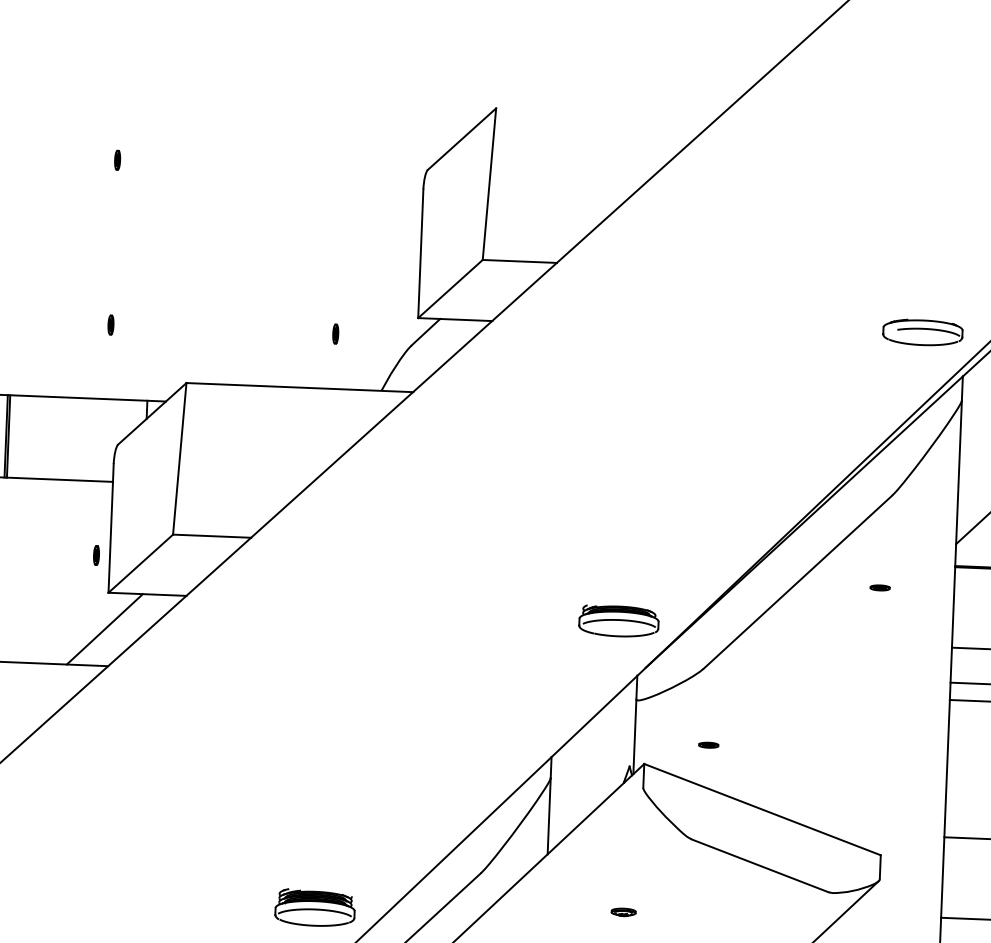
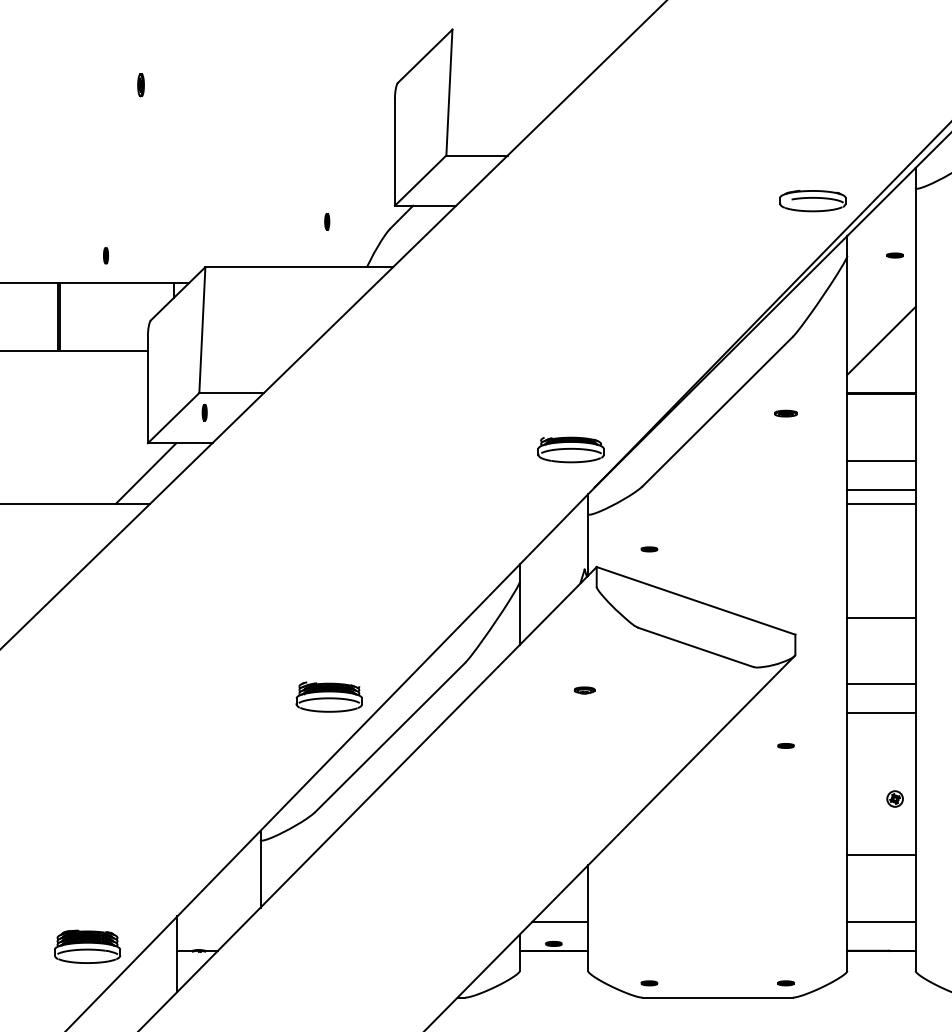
part: (116, 159) -> (140, 84), size x1.4
part: (110, 324) -> (105, 255), moved
part: (96, 555) -> (204, 412), moved
part: (879, 587) -> (785, 413), size x1.4

